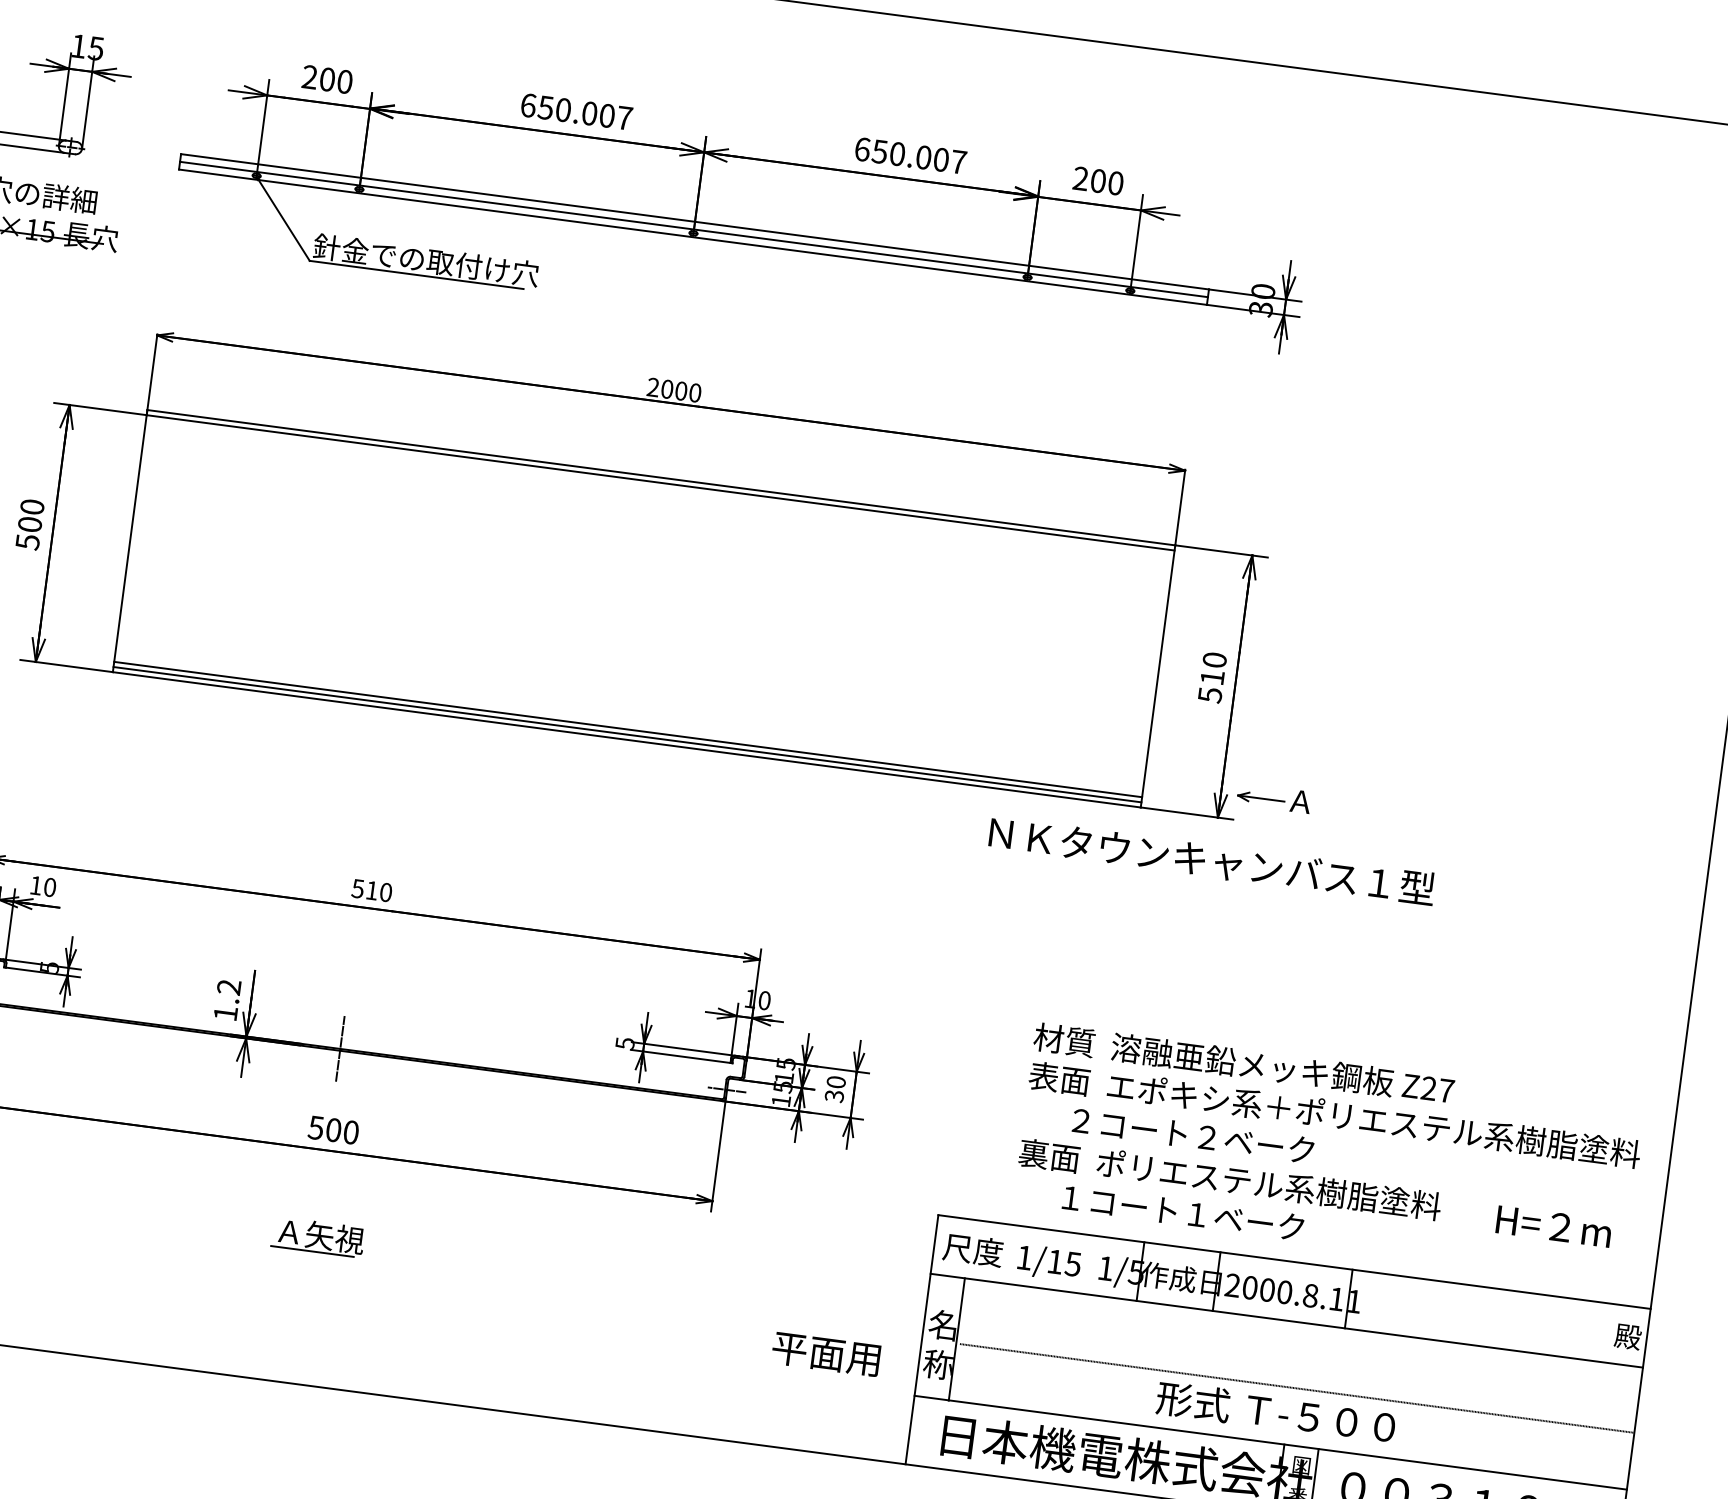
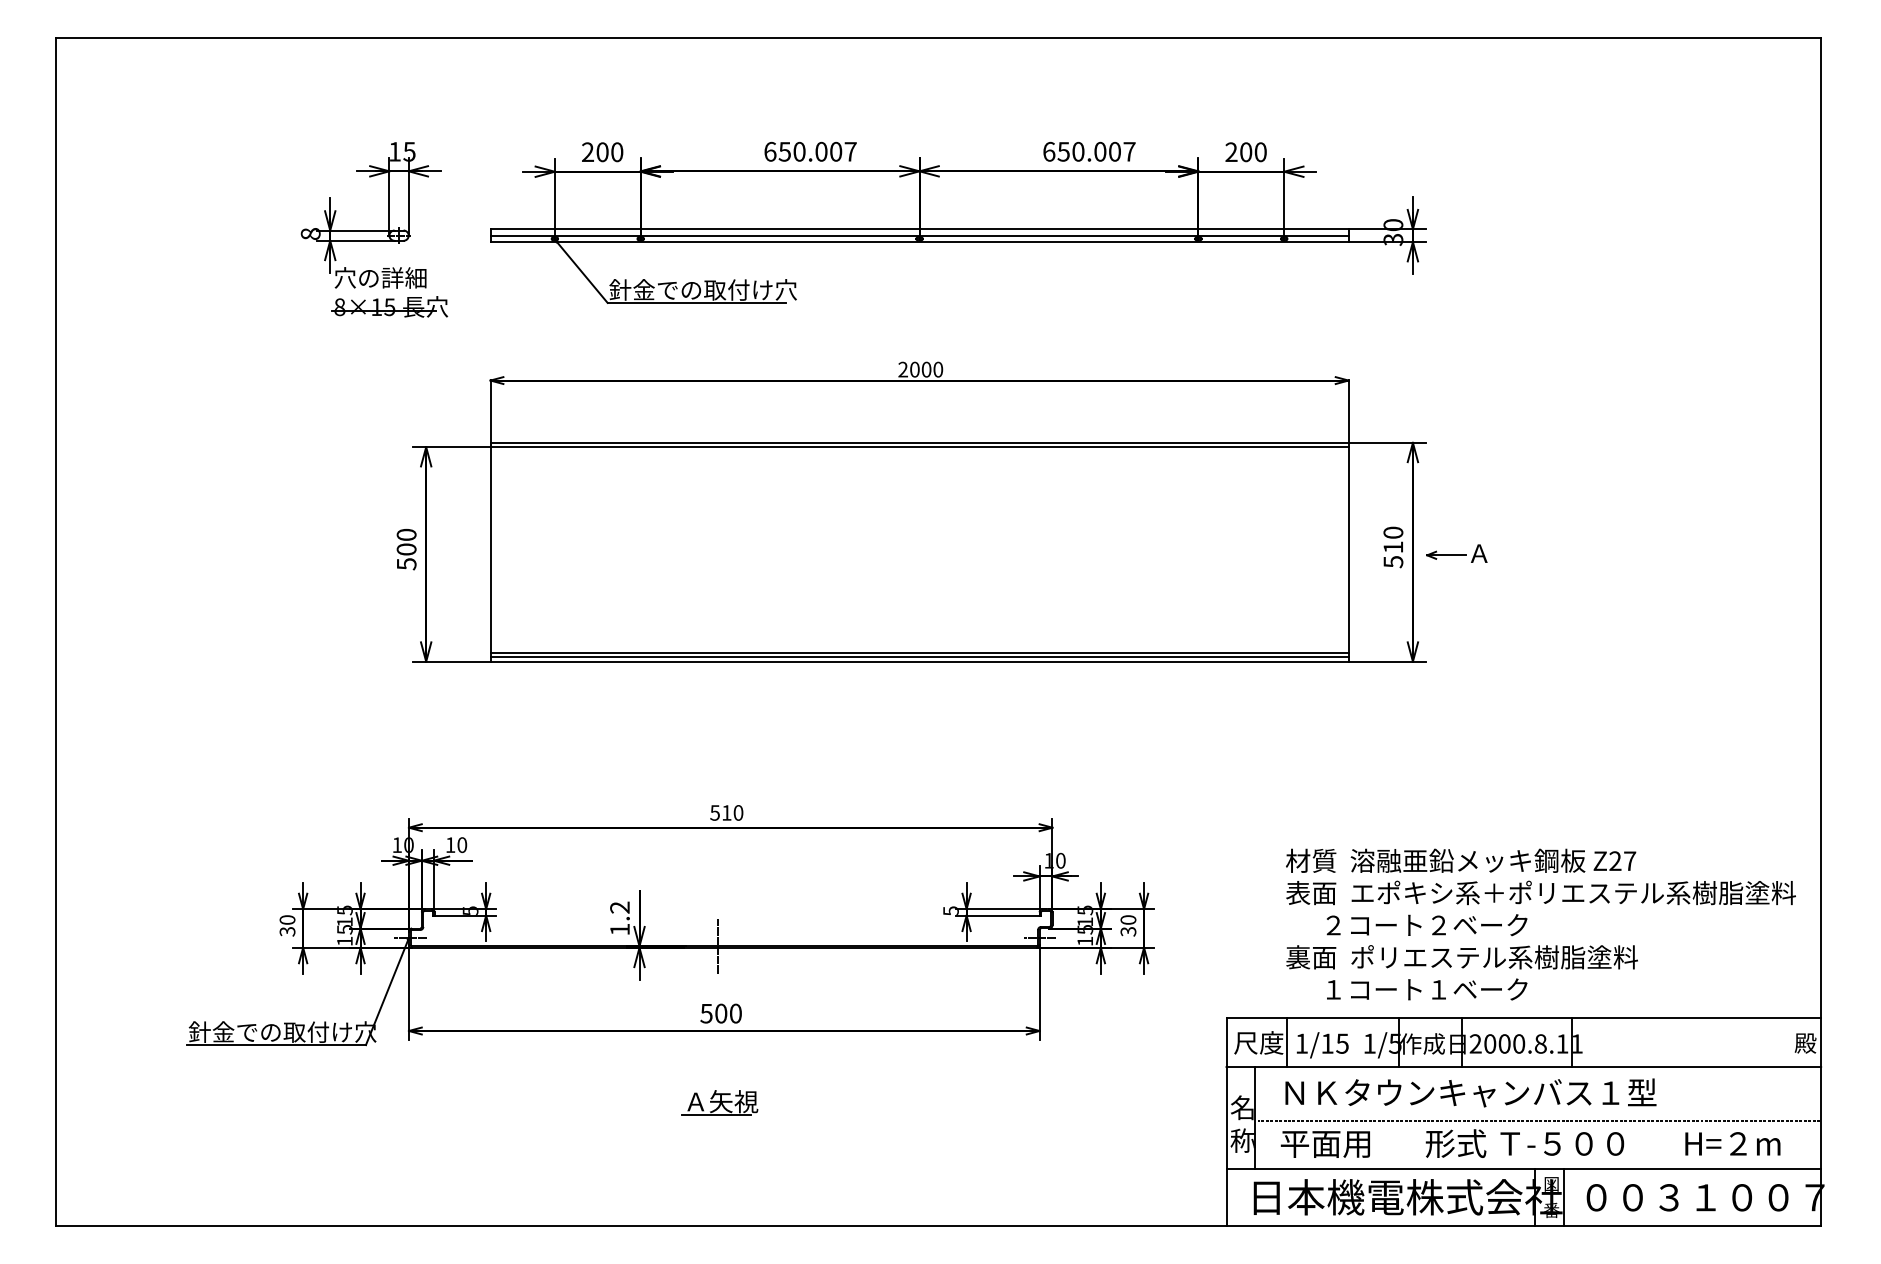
part: (1273, 797) -> (1456, 553), moved
text: (1211, 860) -> (1470, 1092), moved
text: (1553, 1226) -> (1732, 1143), moved
line: (1007, 1254) -> (1287, 1042), added
text: (824, 1354) -> (1324, 1144), moved

